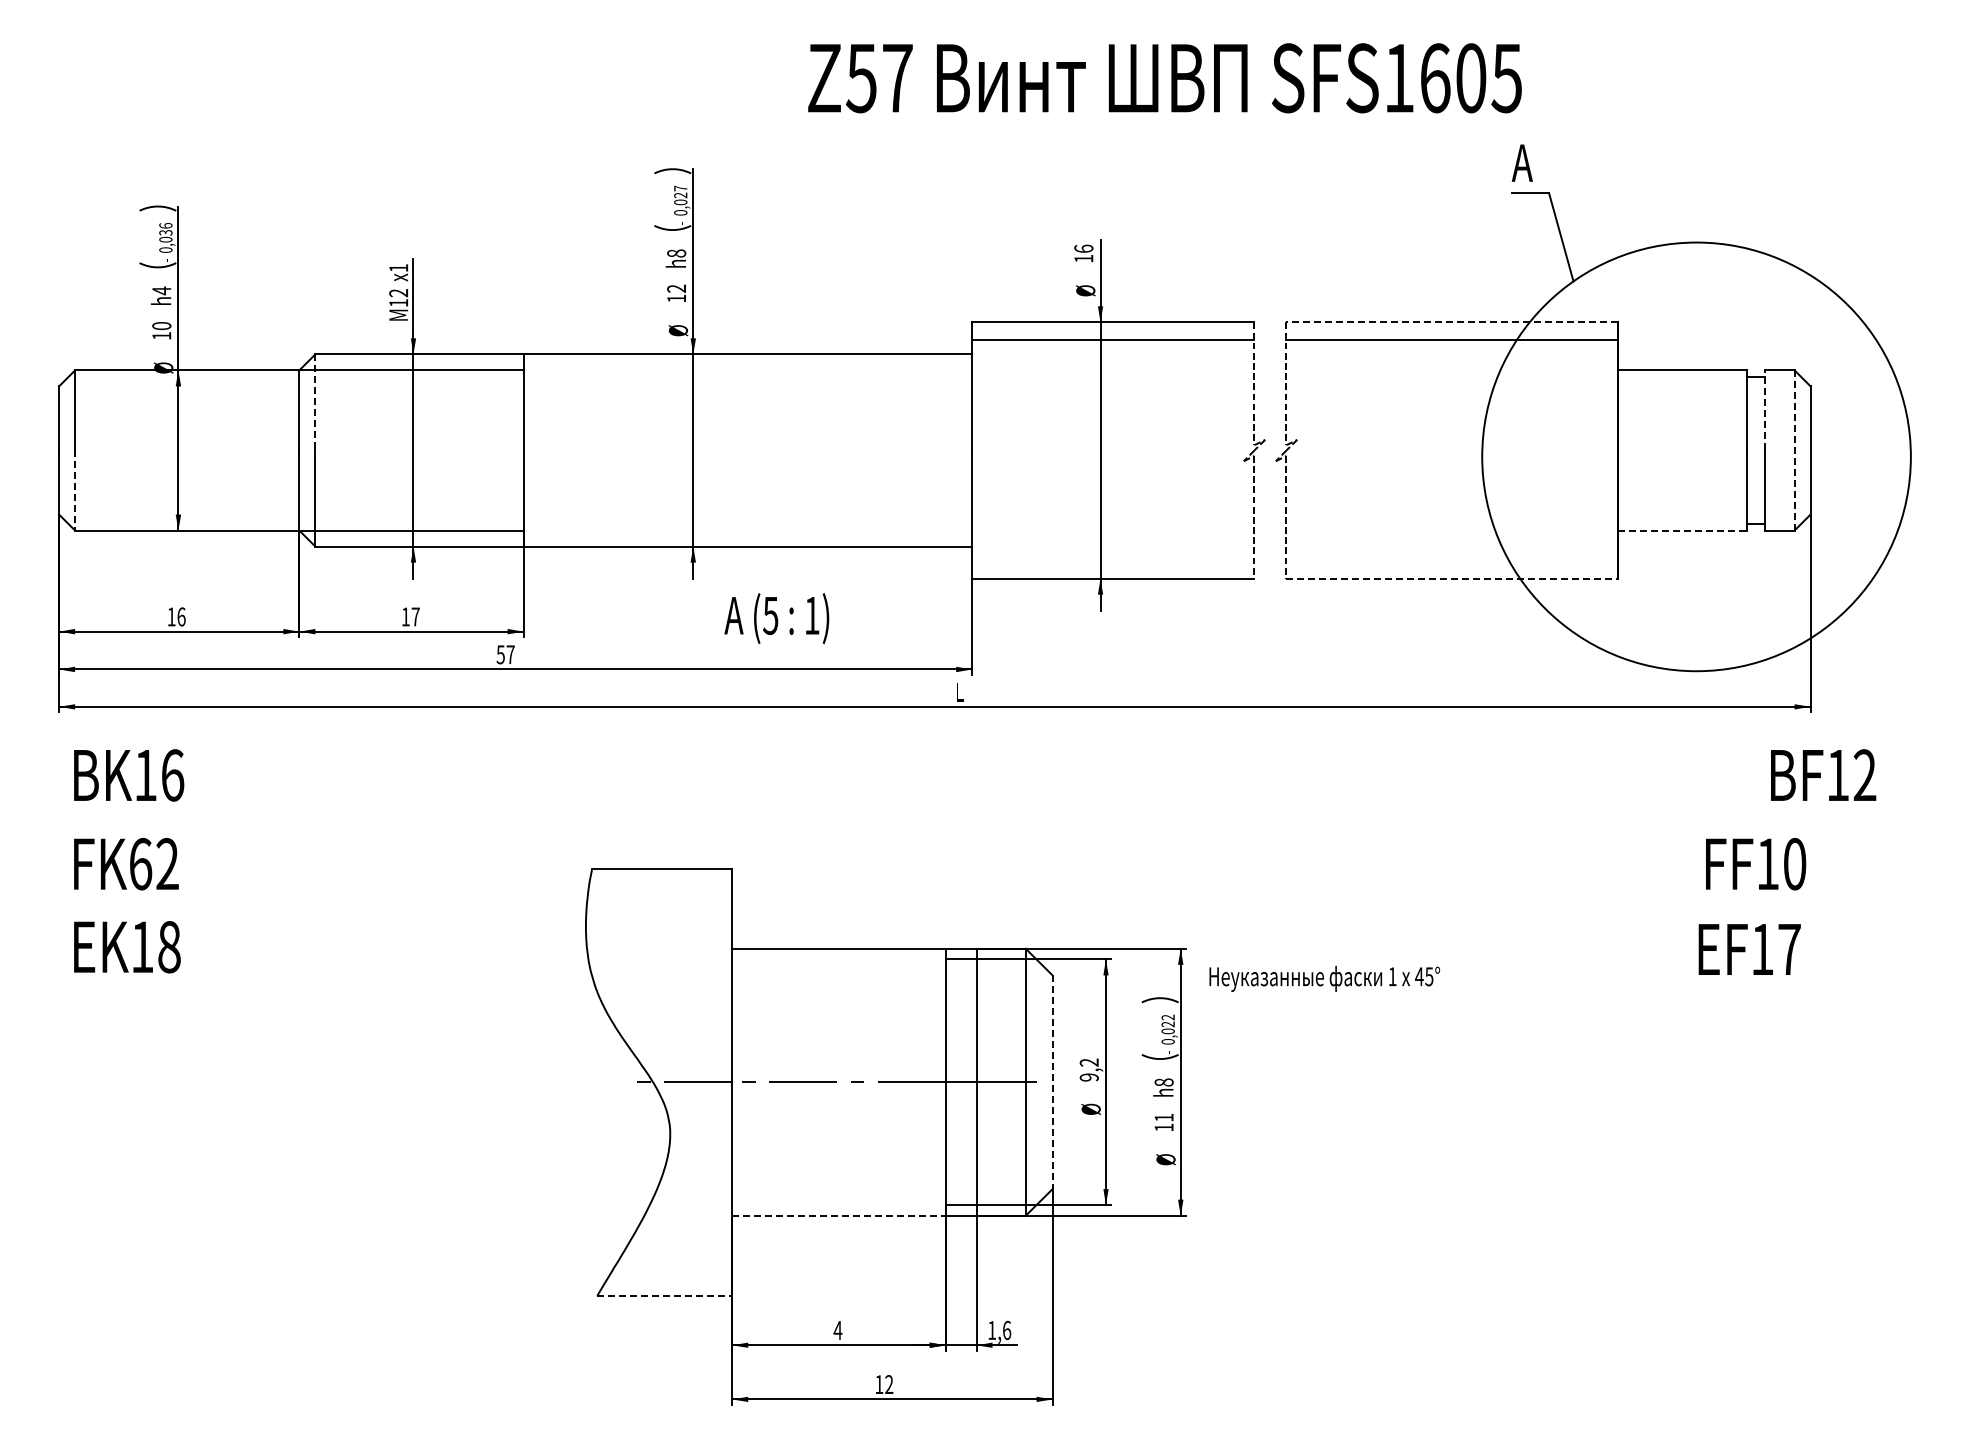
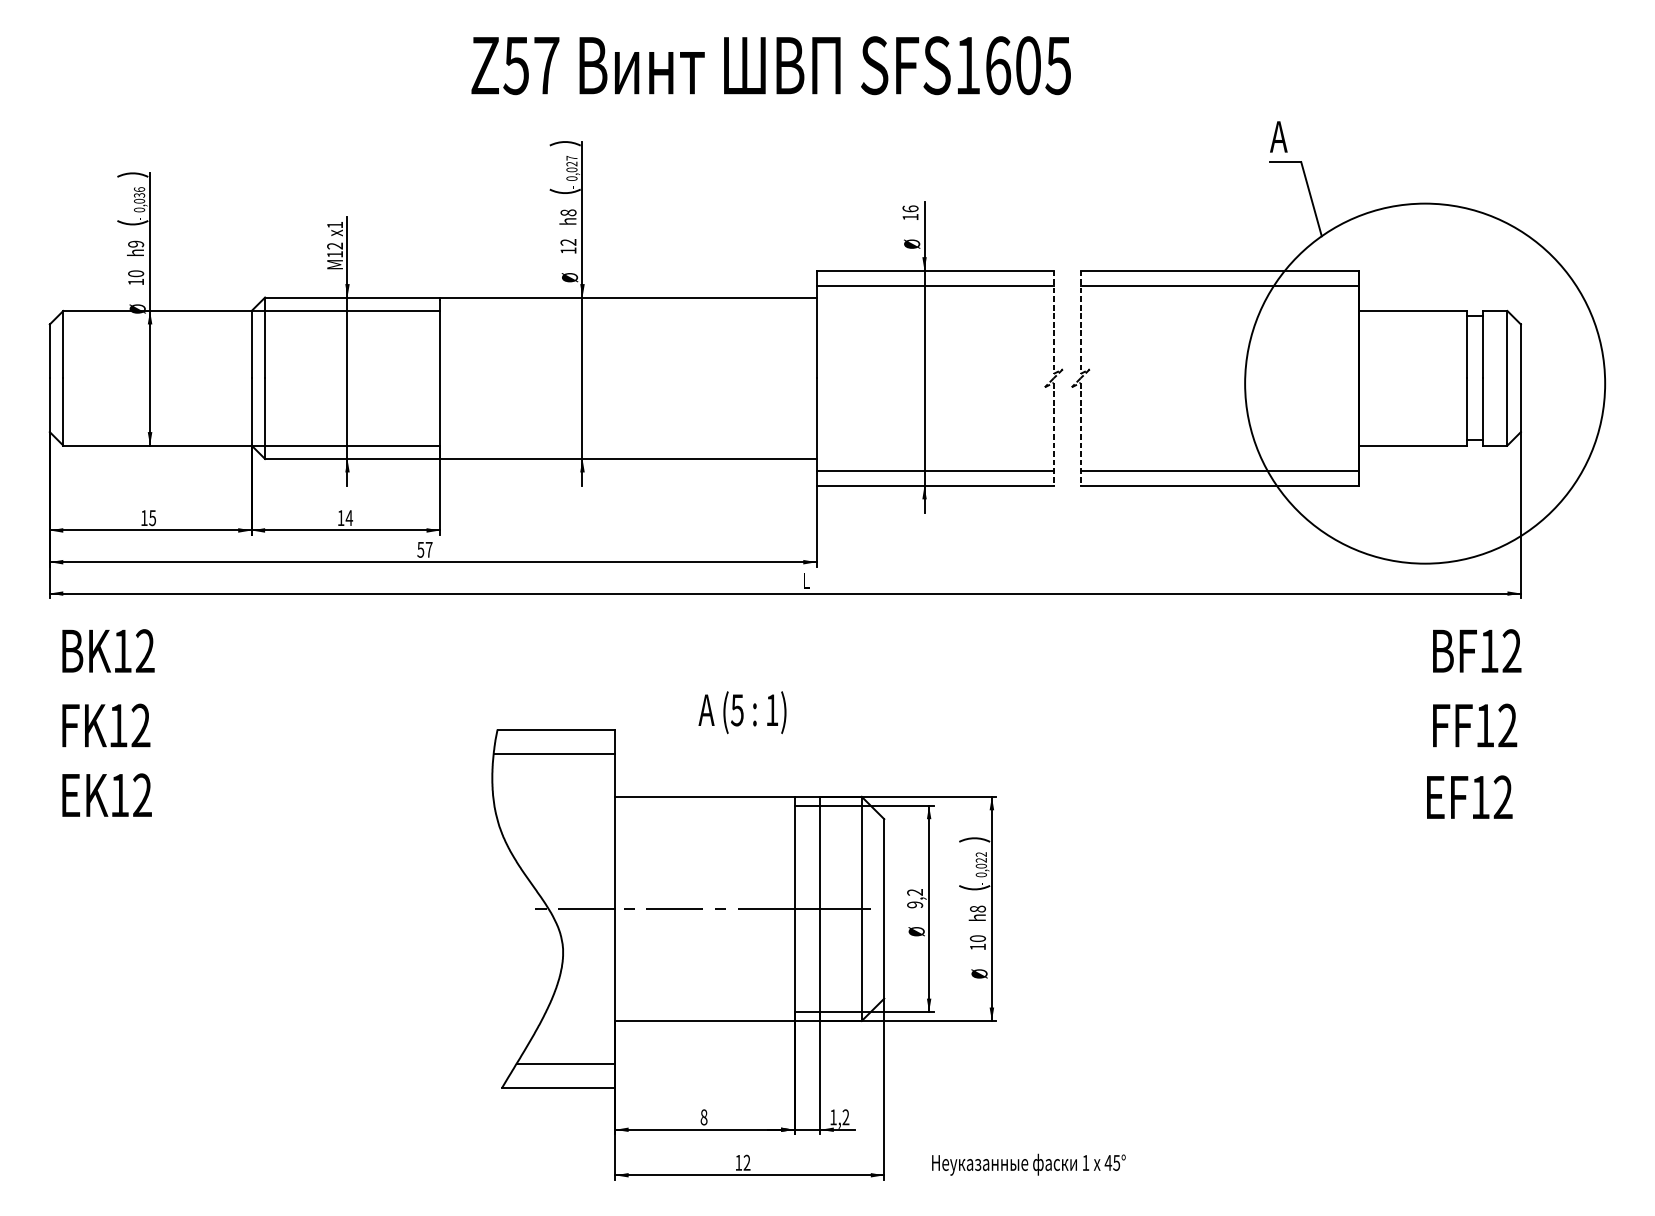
text: (1164, 78) -> (770, 65), moved
text: (161, 290) -> (135, 243), h4 -> h9
line: (1452, 322) -> (1220, 270), dashed -> solid
line: (315, 402) -> (265, 337), dashed -> solid
line: (1764, 409) -> (1482, 343), dashed -> solid
line: (1794, 449) -> (1507, 377), dashed -> solid
line: (75, 491) -> (63, 412), dashed -> solid
line: (1682, 530) -> (1413, 445), dashed -> solid
line: (1113, 561) -> (935, 471), added
line: (1452, 561) -> (1220, 471), added
line: (1452, 578) -> (1220, 485), dashed -> solid
text: (181, 616) -> (152, 517), 16 -> 15
text: (415, 616) -> (349, 517), 17 -> 14
text: (776, 618) -> (742, 712), moved
text: (1823, 774) -> (1477, 650), moved
text: (172, 775) -> (145, 651), BK16 -> BK12
text: (141, 863) -> (119, 725), FK62 -> FK12
text: (1794, 864) -> (1507, 726), FF10 -> FF12
line: (659, 898) -> (554, 754), added
text: (169, 946) -> (142, 794), EK18 -> EK12
text: (1789, 948) -> (1503, 796), EF17 -> EF12
text: (1324, 978) -> (1028, 1164), moved
line: (1052, 1082) -> (884, 909), dashed -> solid
text: (1163, 1117) -> (977, 938), 11 -> 10
line: (838, 1215) -> (704, 1020), dashed -> solid
line: (673, 1266) -> (565, 1063), added
line: (665, 1295) -> (559, 1088), dashed -> solid
text: (837, 1330) -> (703, 1117), 4 -> 8
text: (1007, 1330) -> (846, 1117), 1,6 -> 1,2

